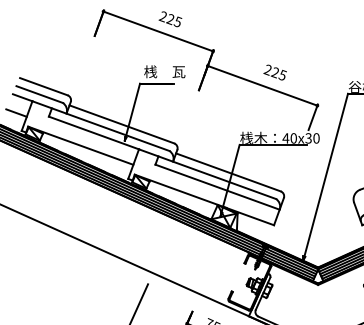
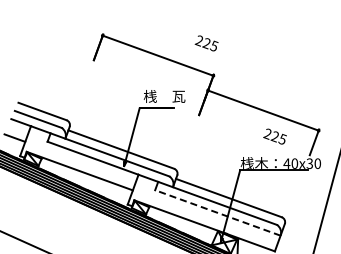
text: (170, 19) -> (206, 43), moved
text: (274, 72) -> (274, 136), moved
line: (217, 187) -> (217, 213), solid -> dashed

